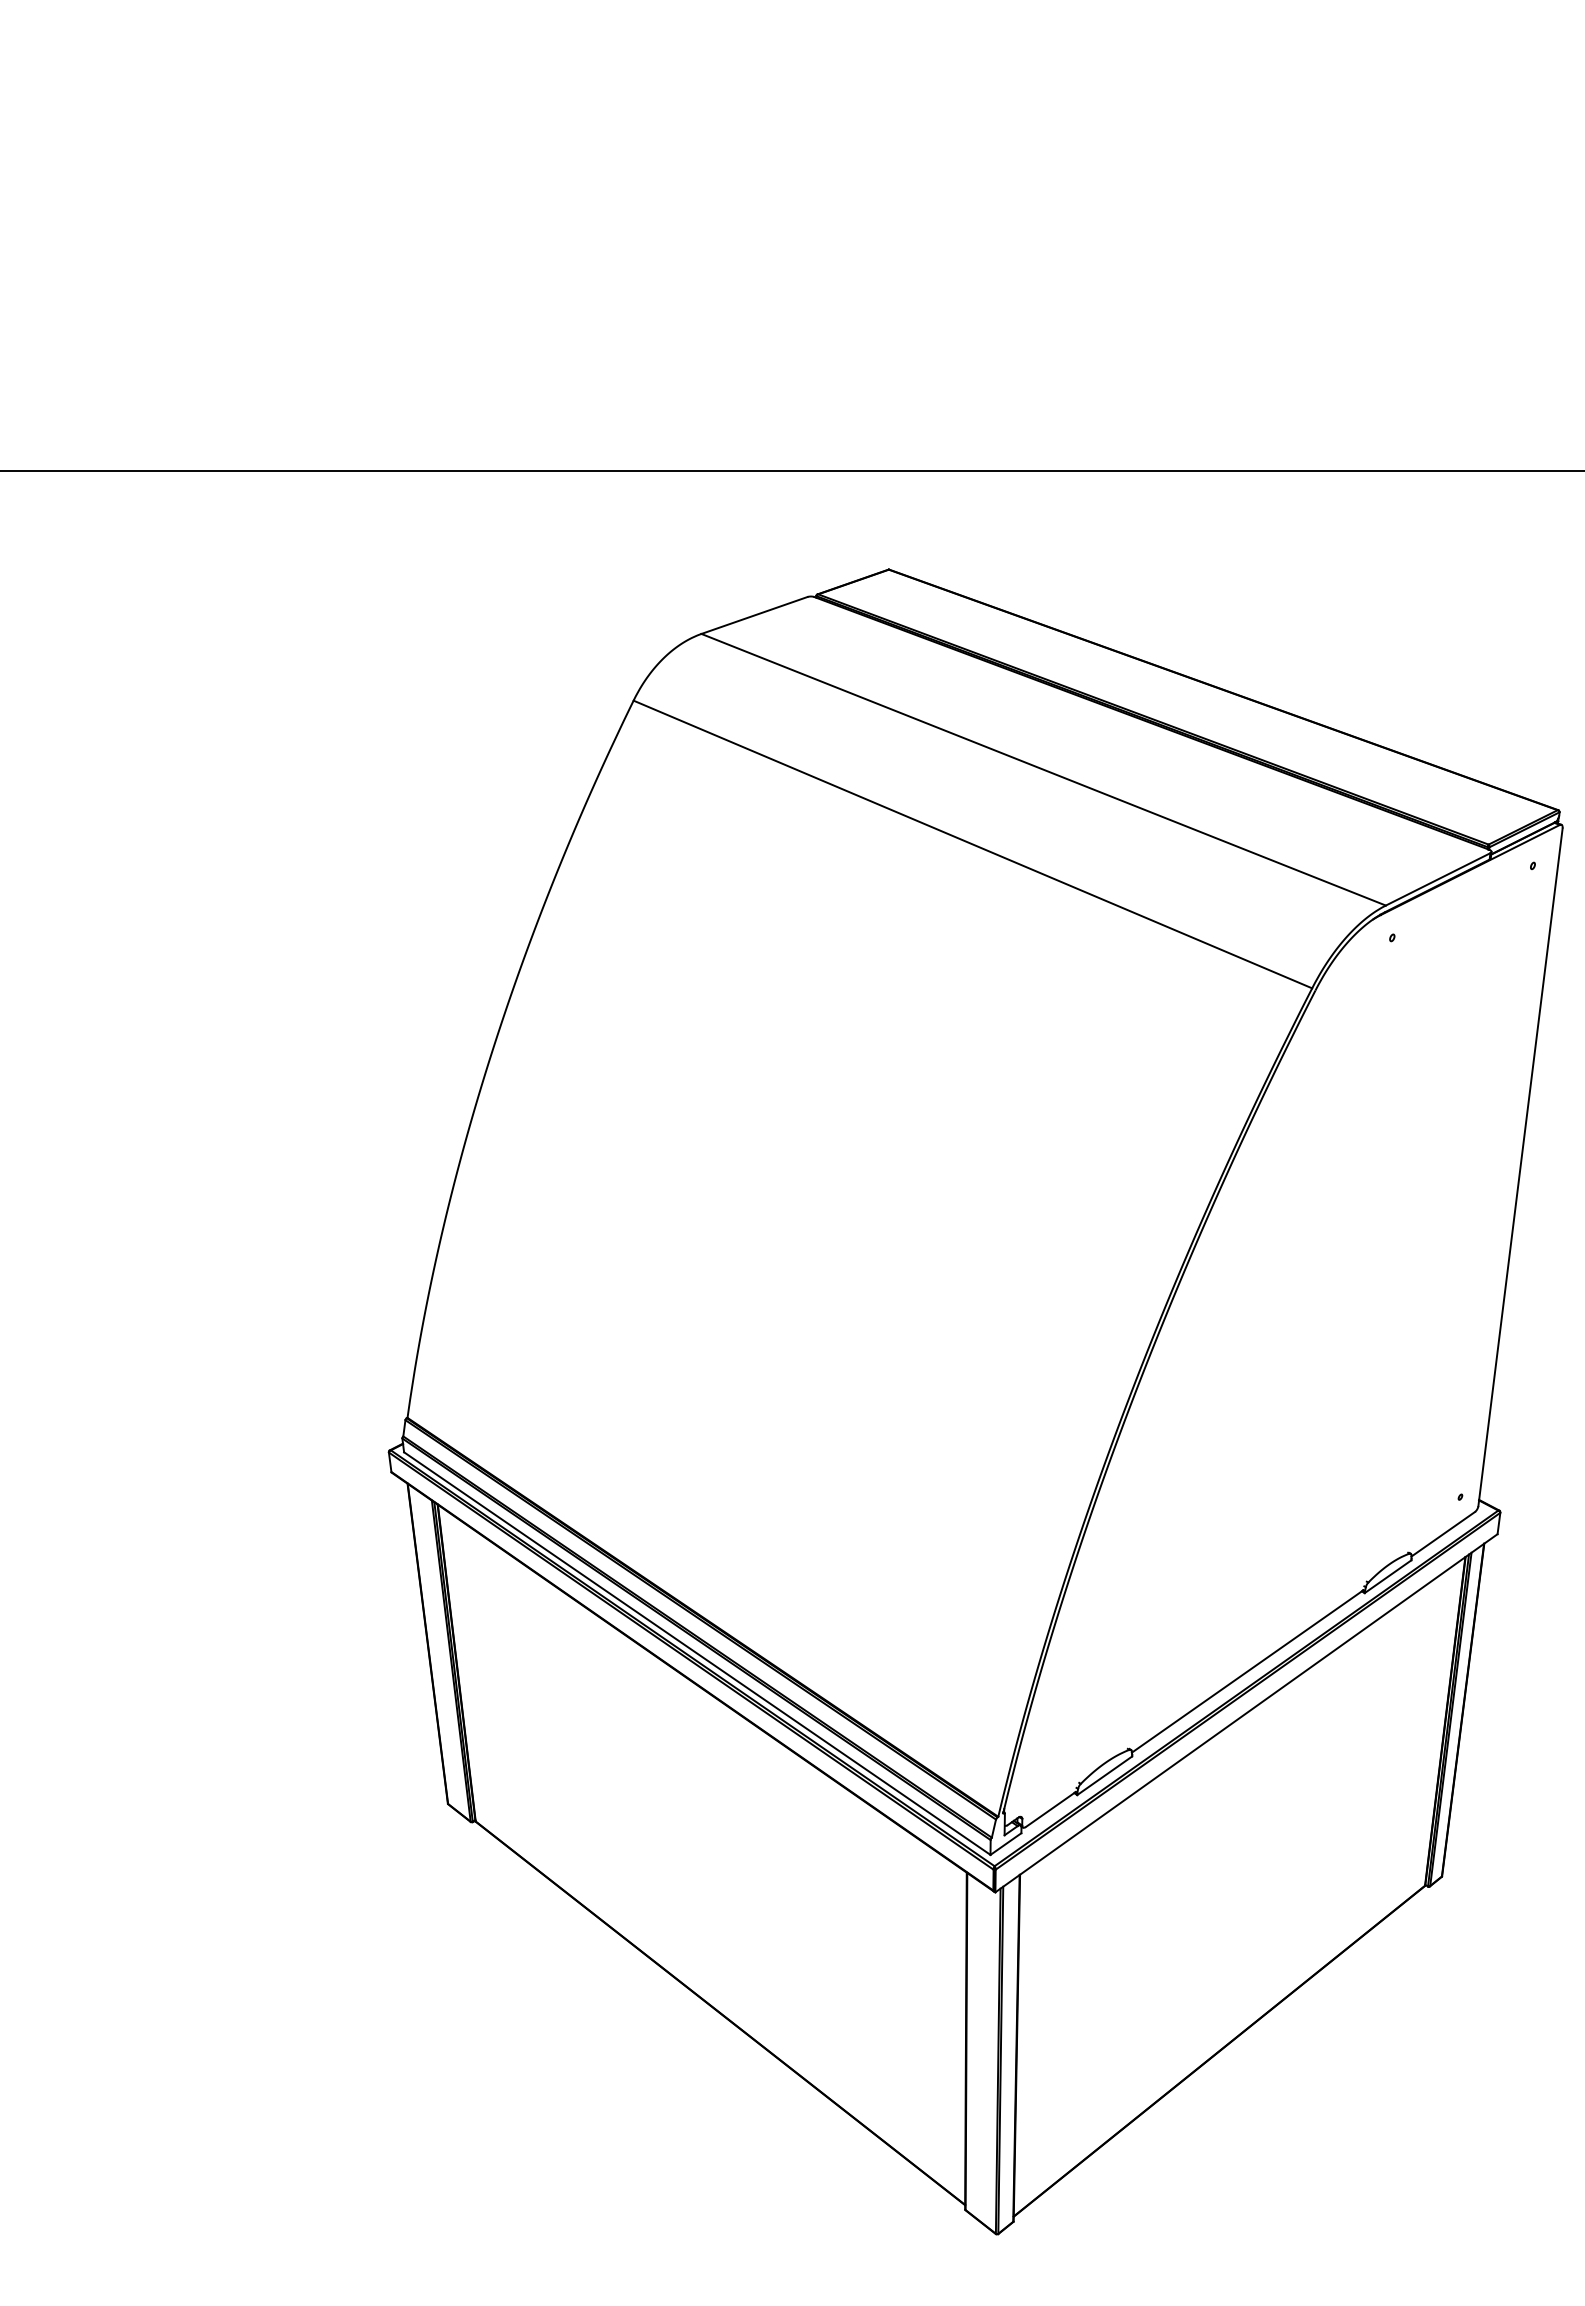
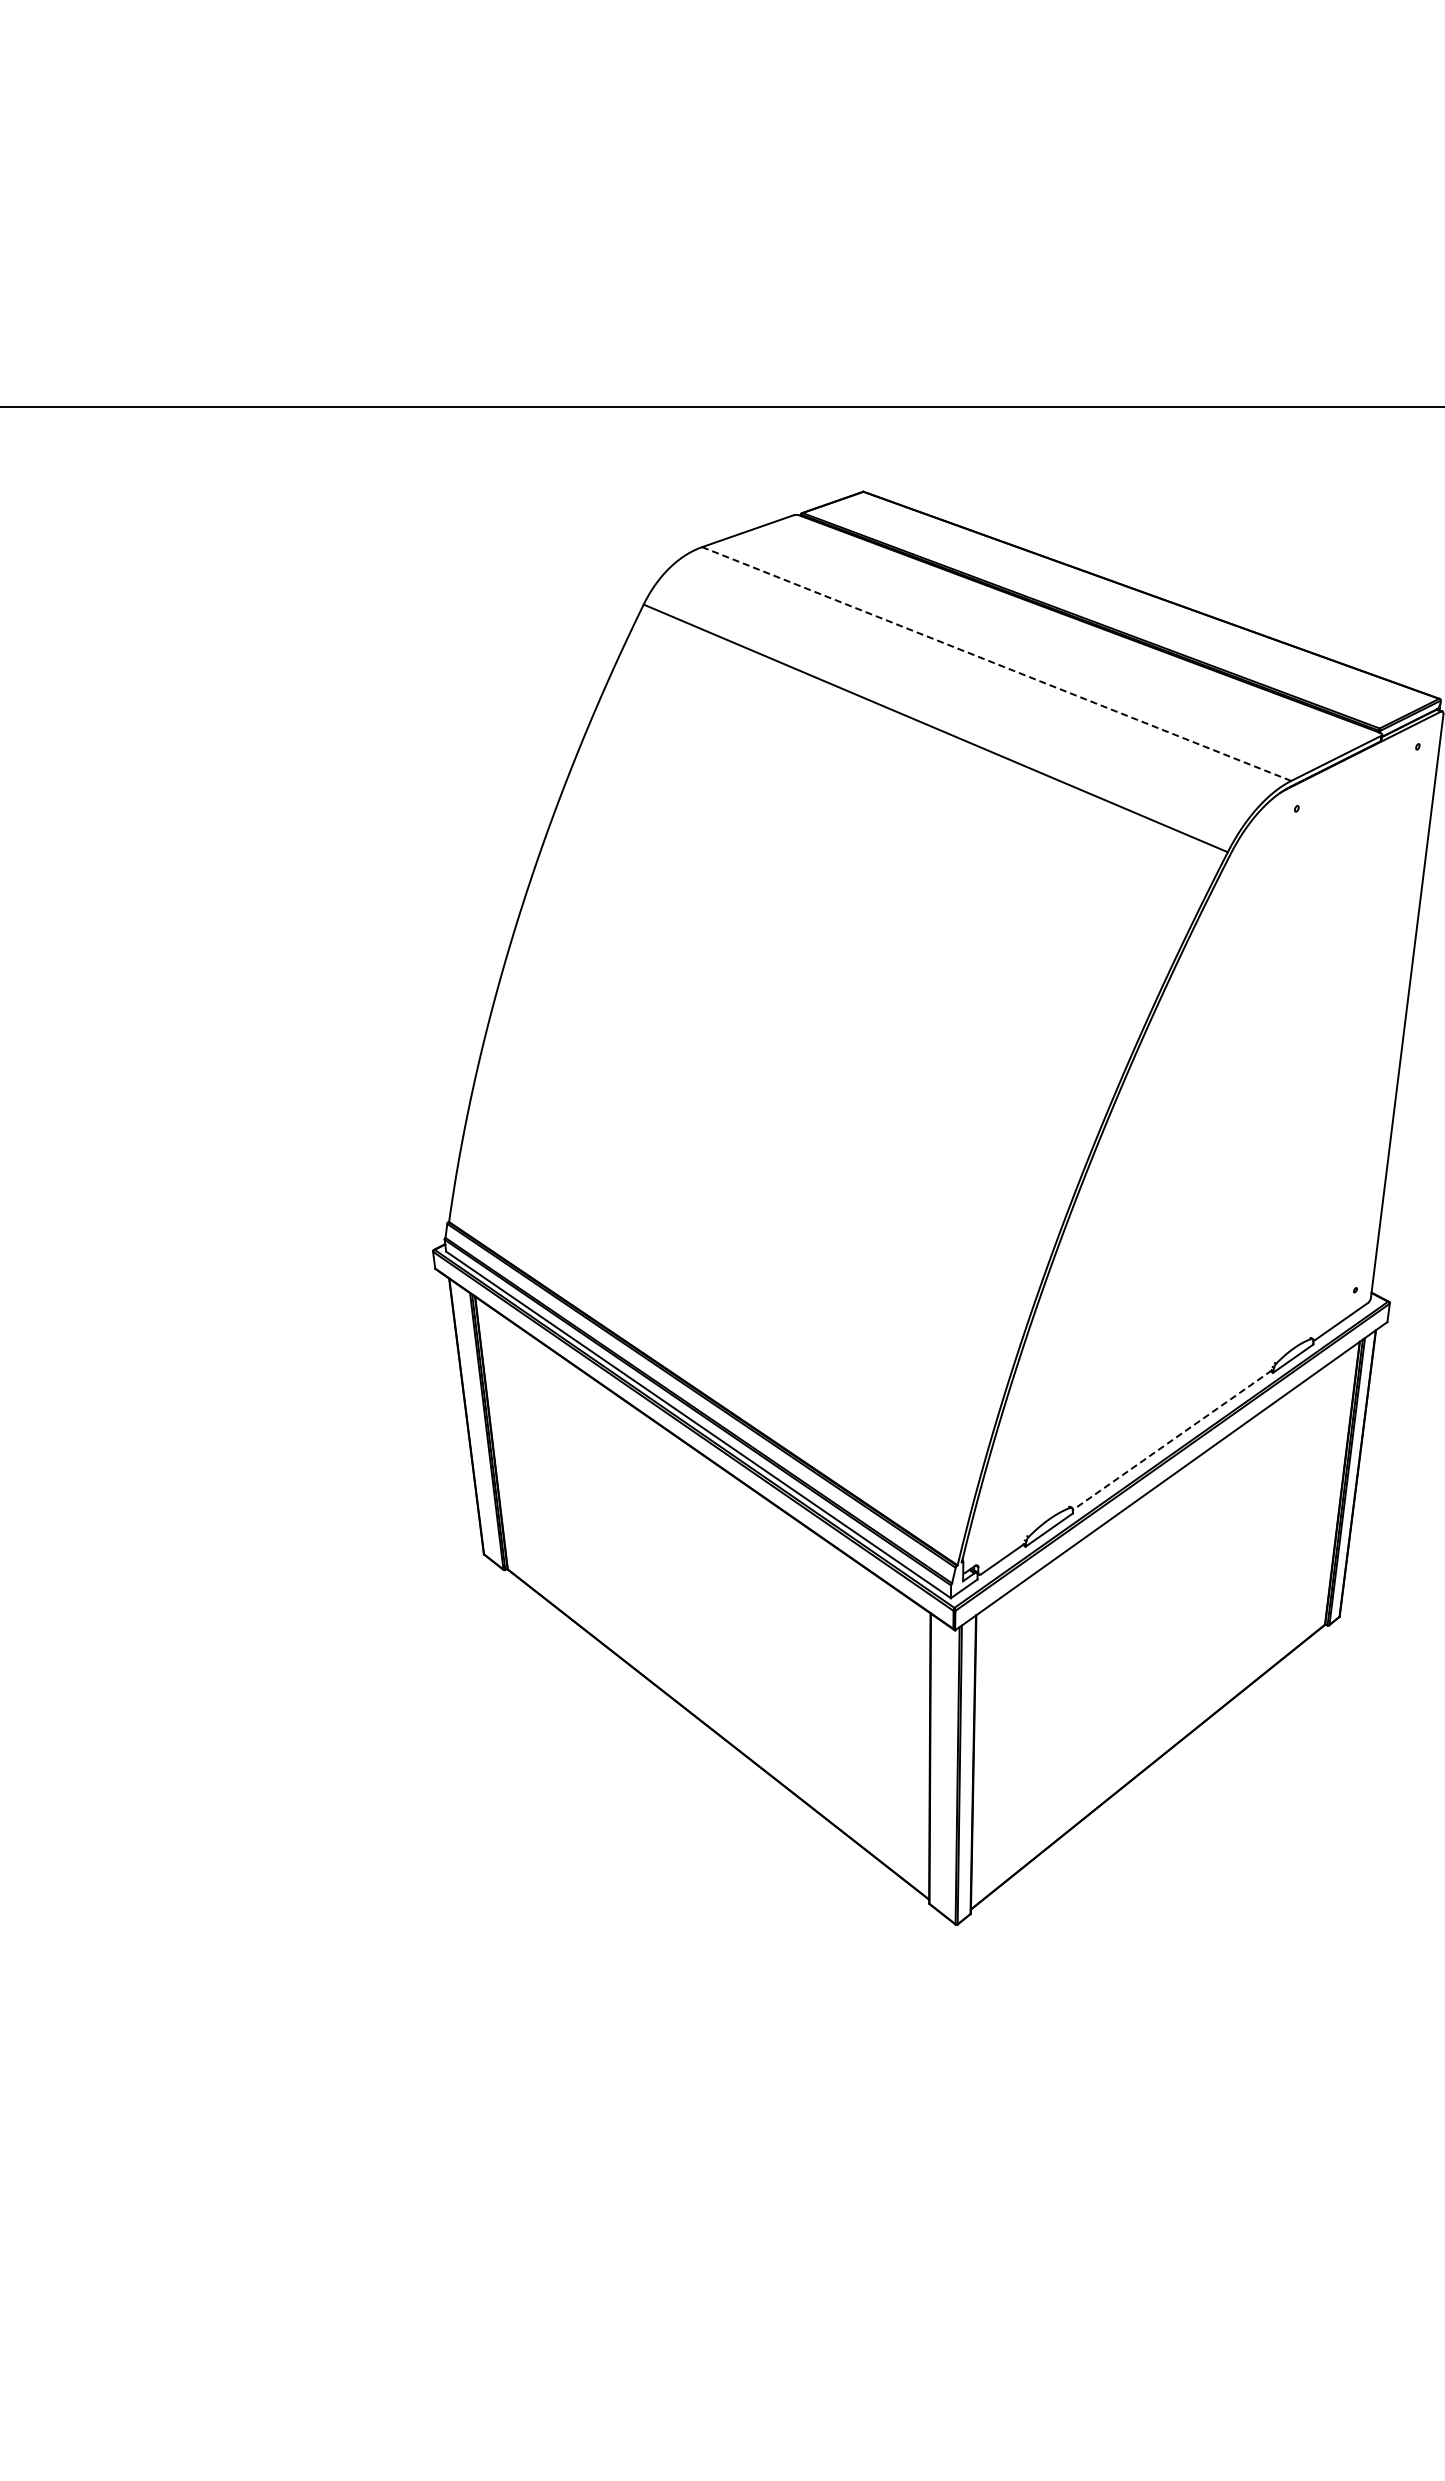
line: (1043, 770) -> (996, 664), solid -> dashed
line: (1247, 1671) -> (1172, 1440), solid -> dashed

